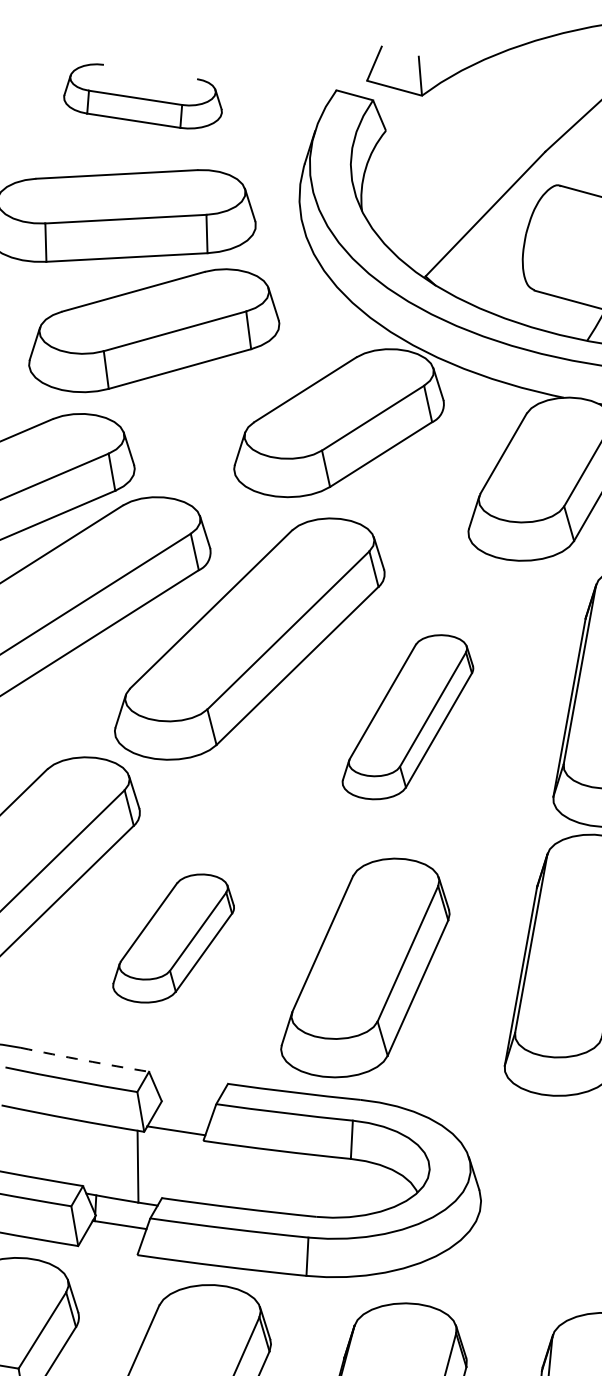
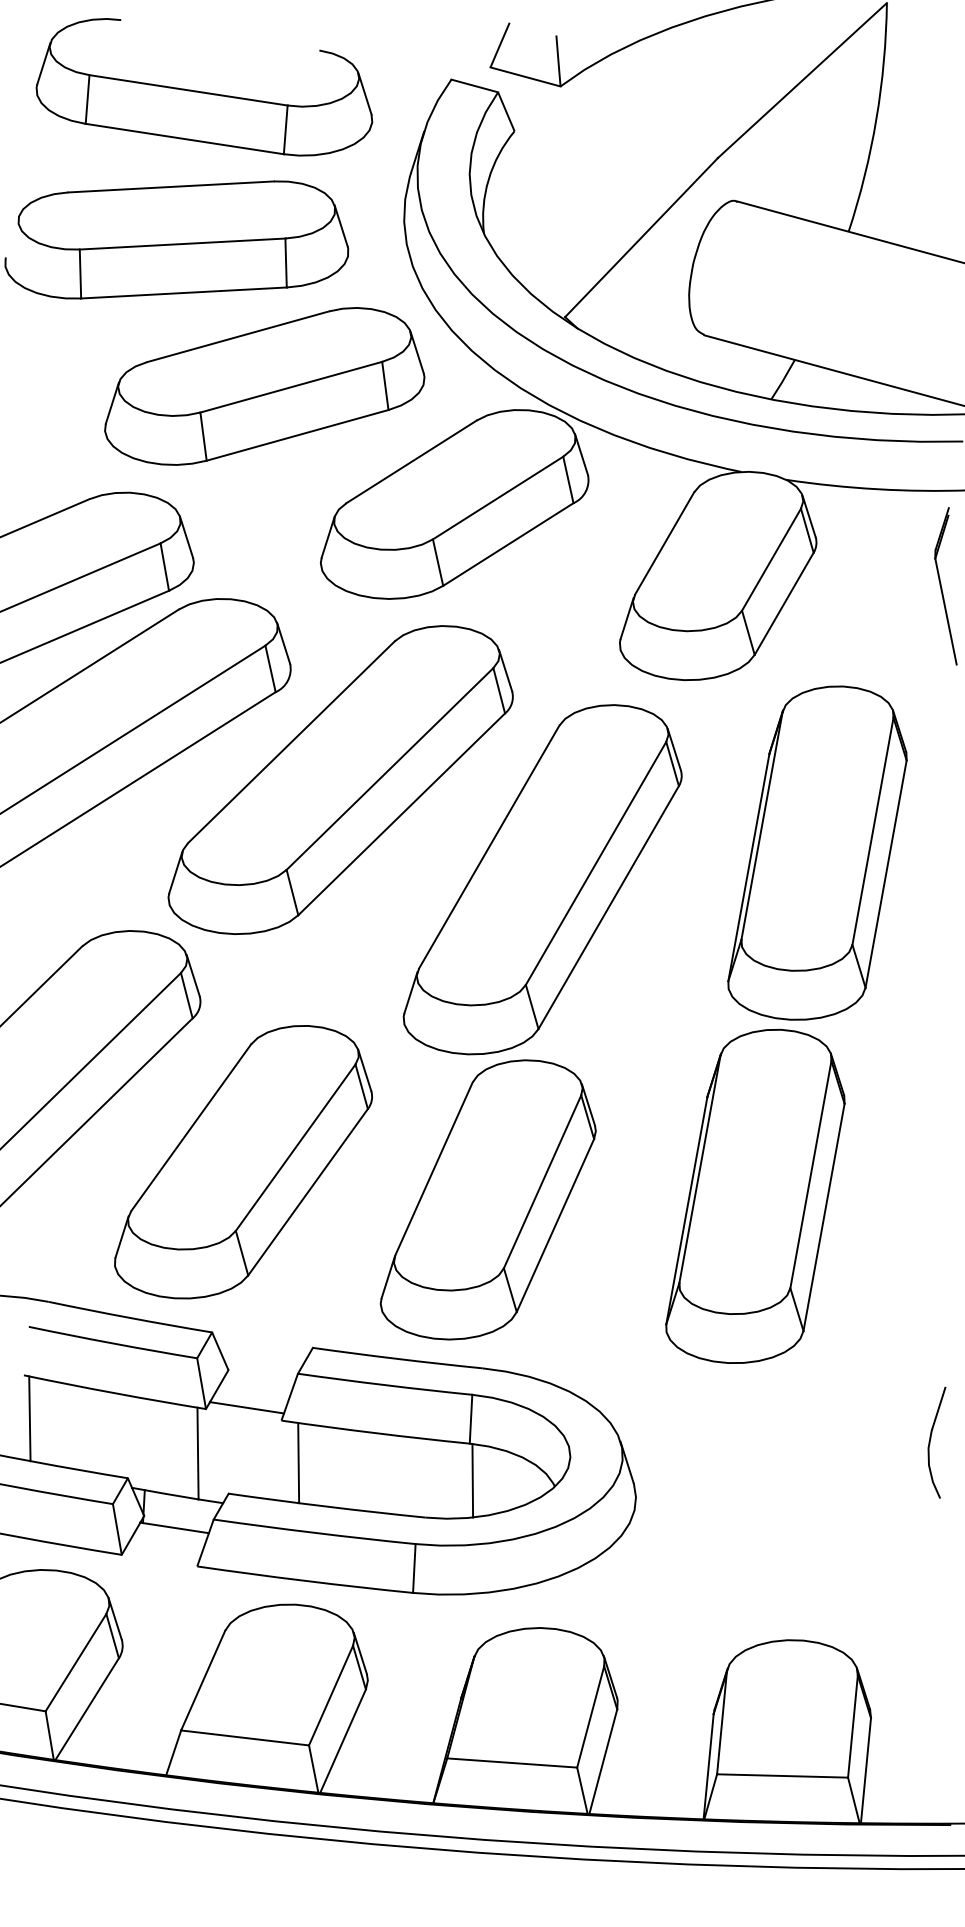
part: (143, 96) -> (204, 87), size x1.67
part: (154, 330) -> (264, 386), moved
part: (407, 716) -> (542, 879), size x1.67
part: (173, 938) -> (243, 1162), size x1.67
arc: (85, 1060) -> (130, 1317), dashed -> solid
line: (5, 1139) -> (29, 1418), added
line: (216, 1174) -> (298, 1463), added
line: (353, 1187) -> (472, 1480), added

